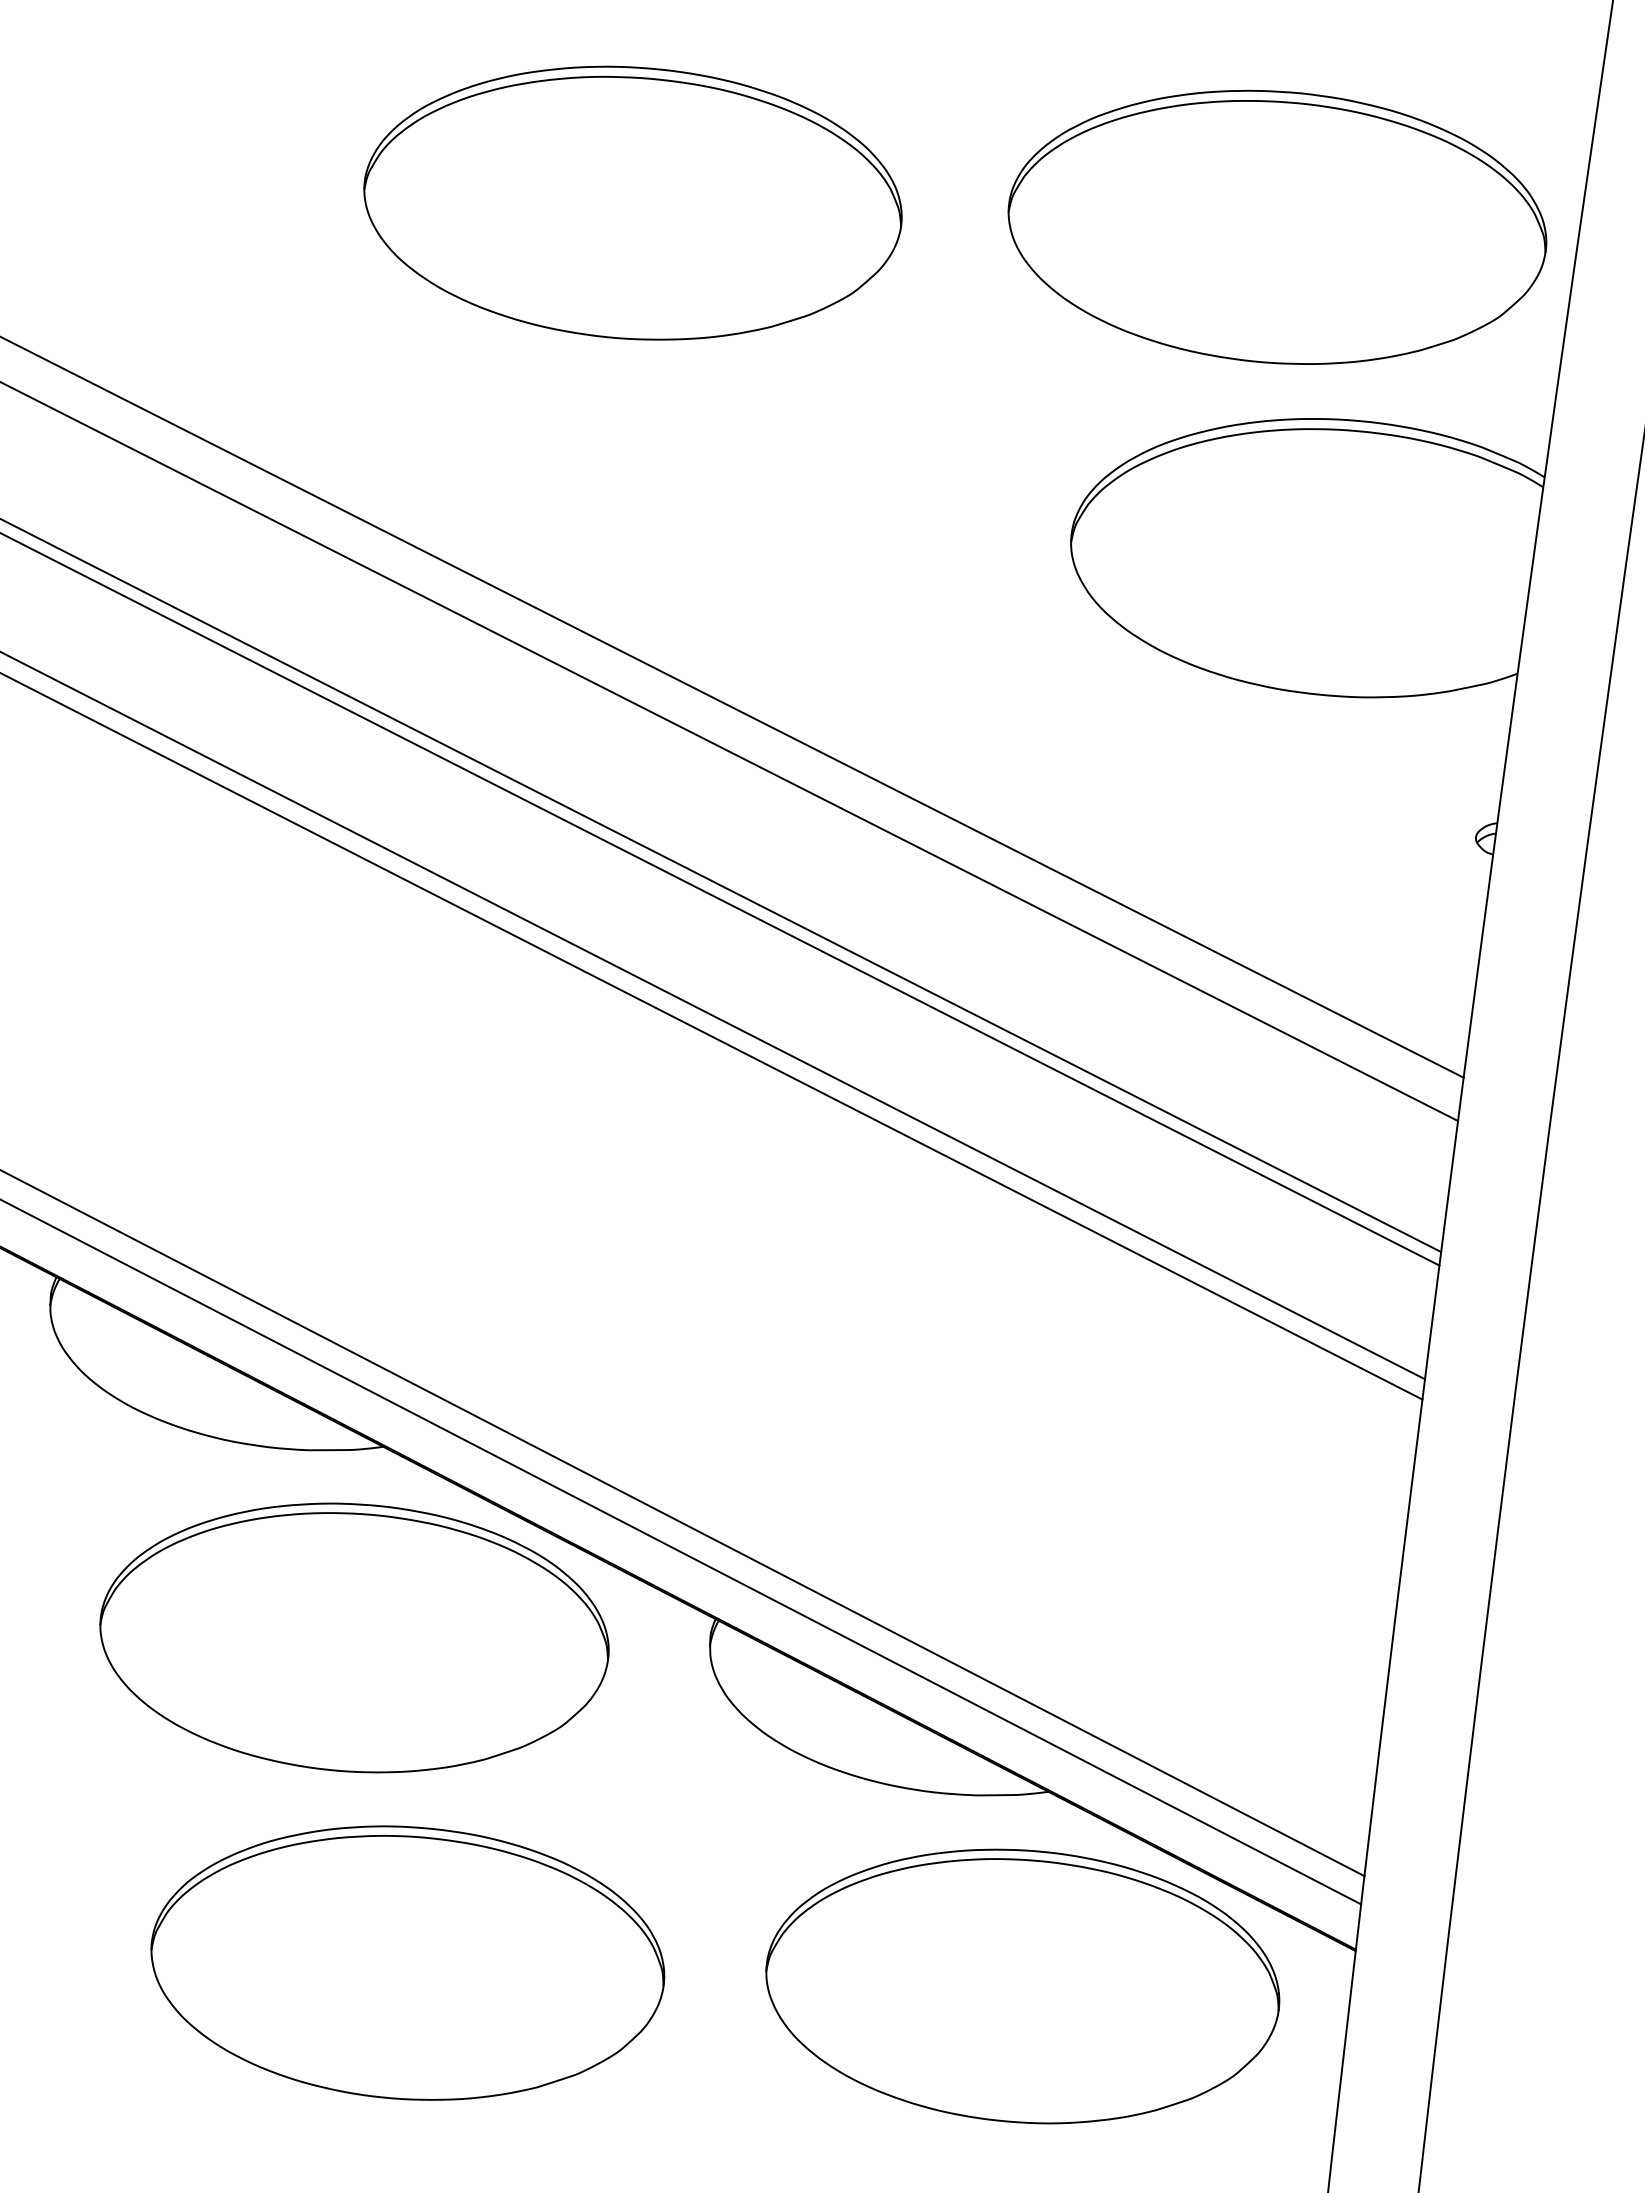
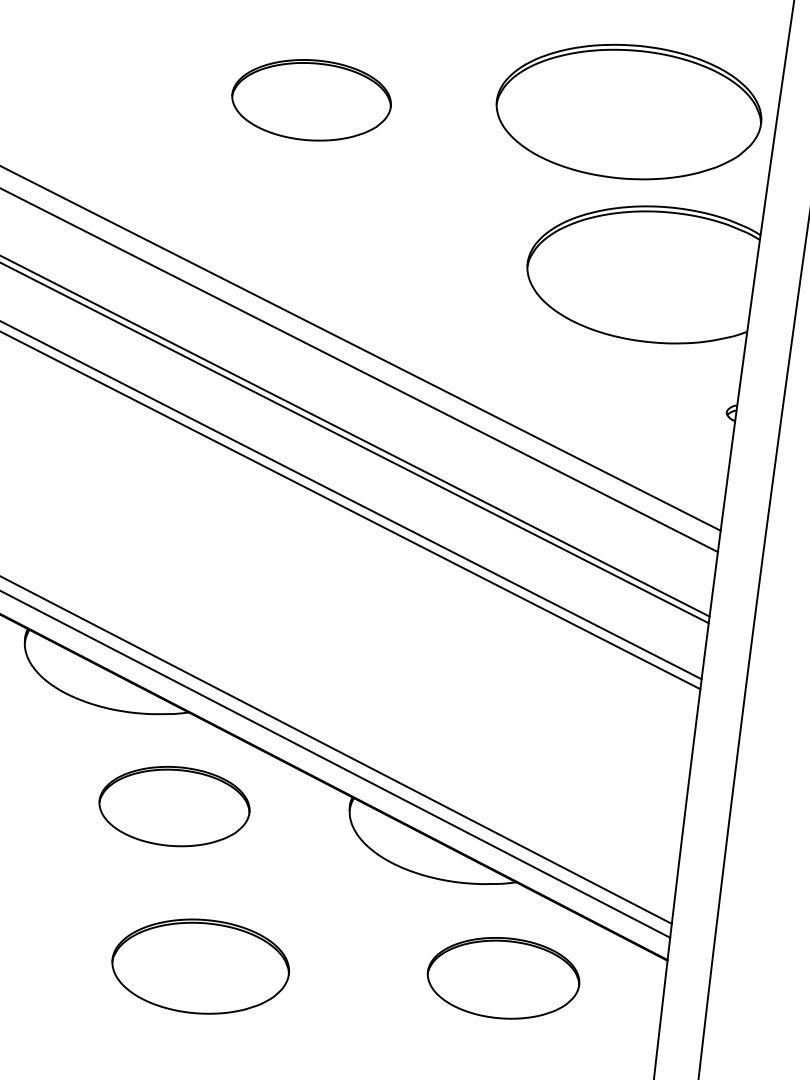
part: (632, 203) -> (311, 100), size x0.6
part: (354, 1637) -> (174, 806), size x0.6
part: (407, 1962) -> (200, 966), size x0.7
part: (1022, 1987) -> (503, 978), size x0.6

